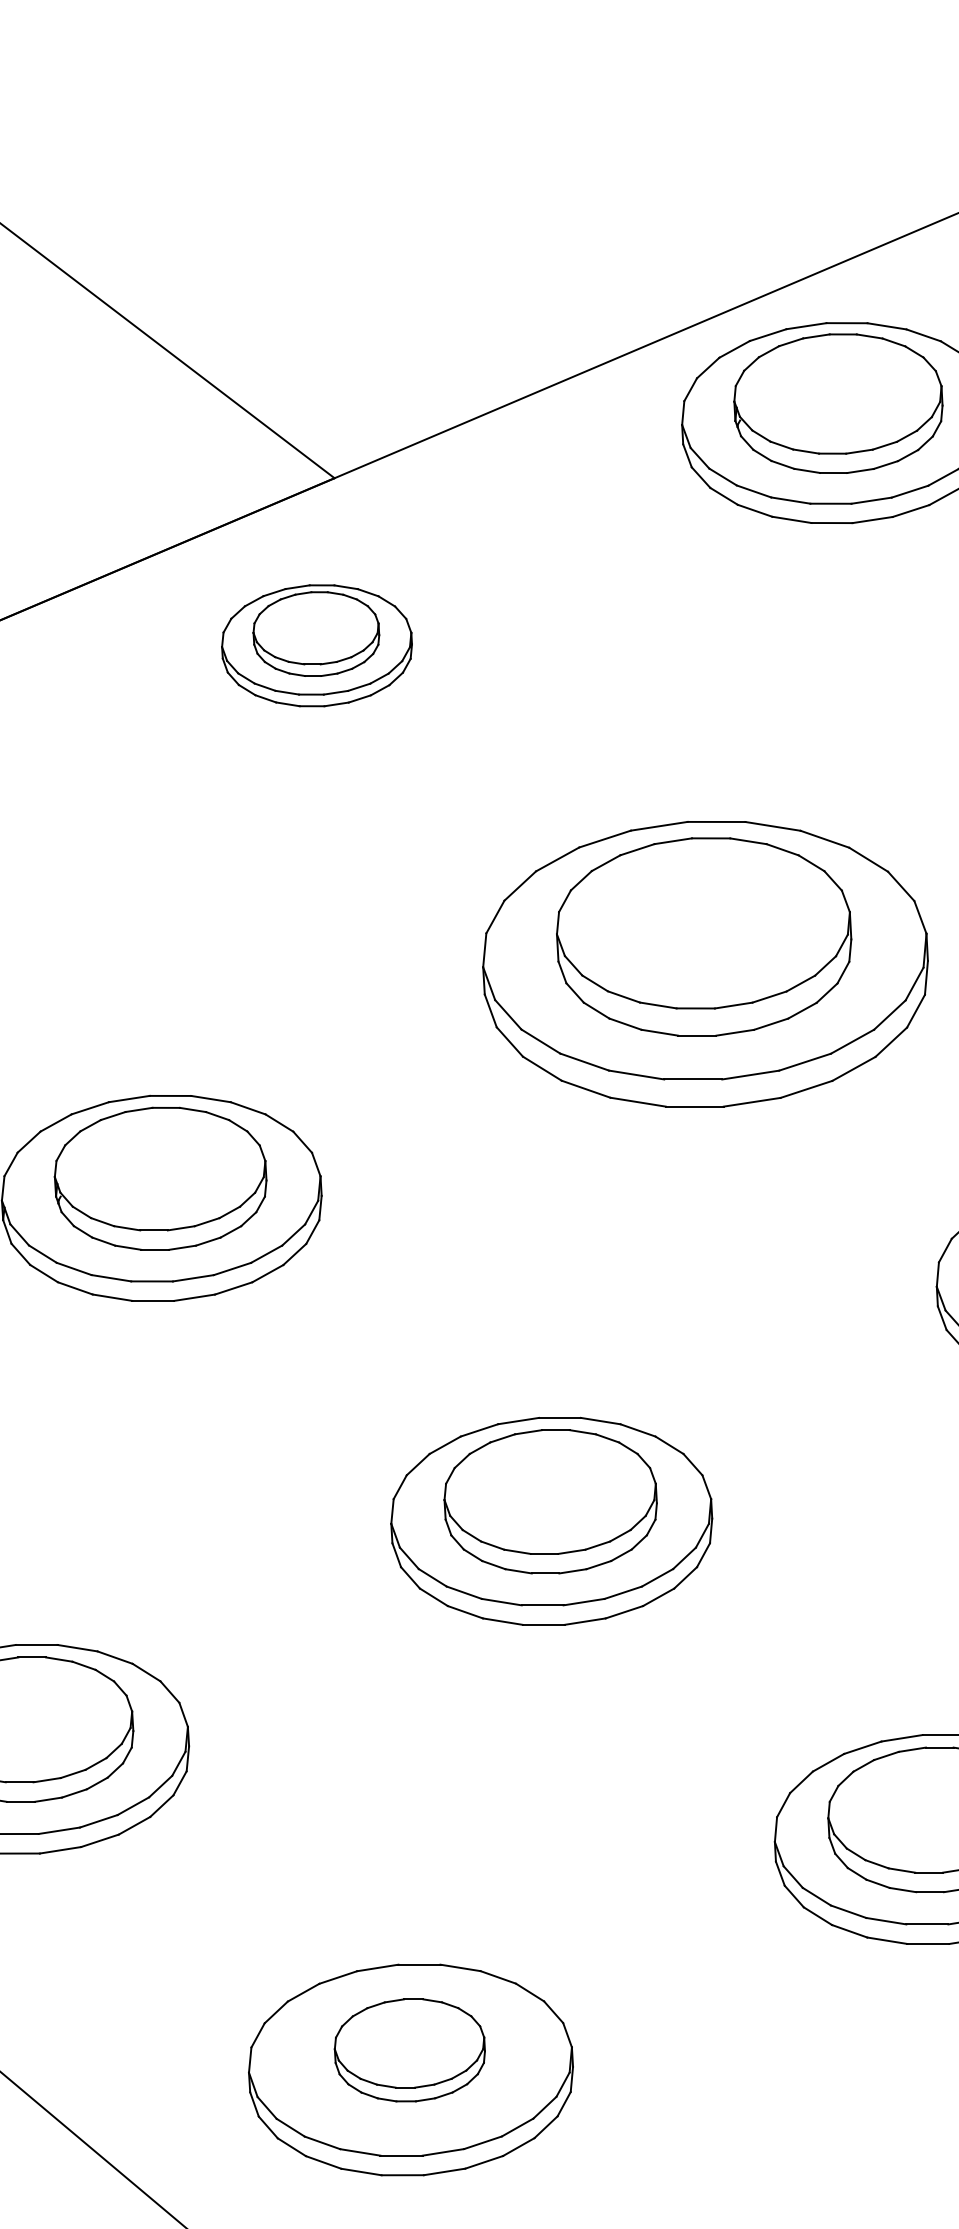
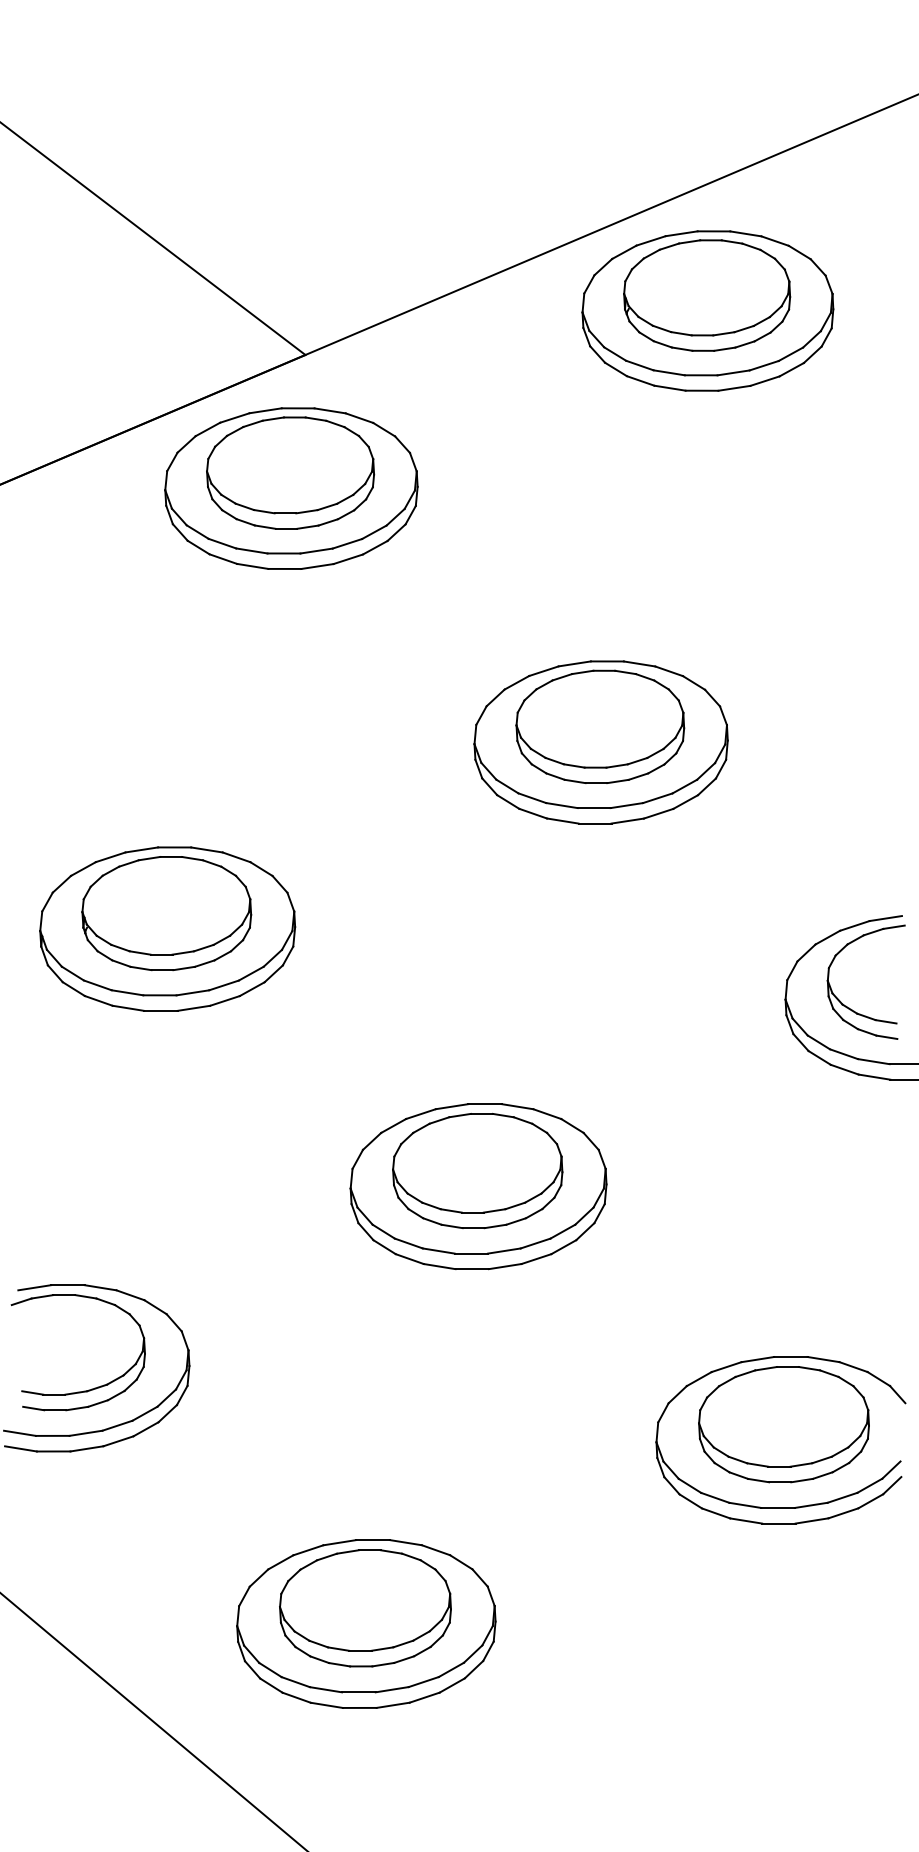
part: (317, 645) -> (291, 488), size x1.67
part: (704, 964) -> (600, 742), size x0.71
part: (409, 2050) -> (365, 1608), size x1.43

